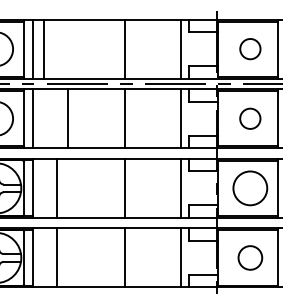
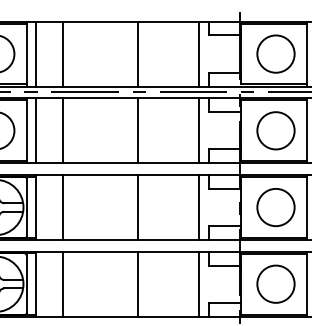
line: (44, 48) -> (63, 53), moved
circle: (250, 48) -> (276, 53), size x1.67
line: (68, 118) -> (63, 130), moved
circle: (250, 118) -> (276, 130), size x1.67
circle: (250, 257) -> (276, 283), size x1.43

